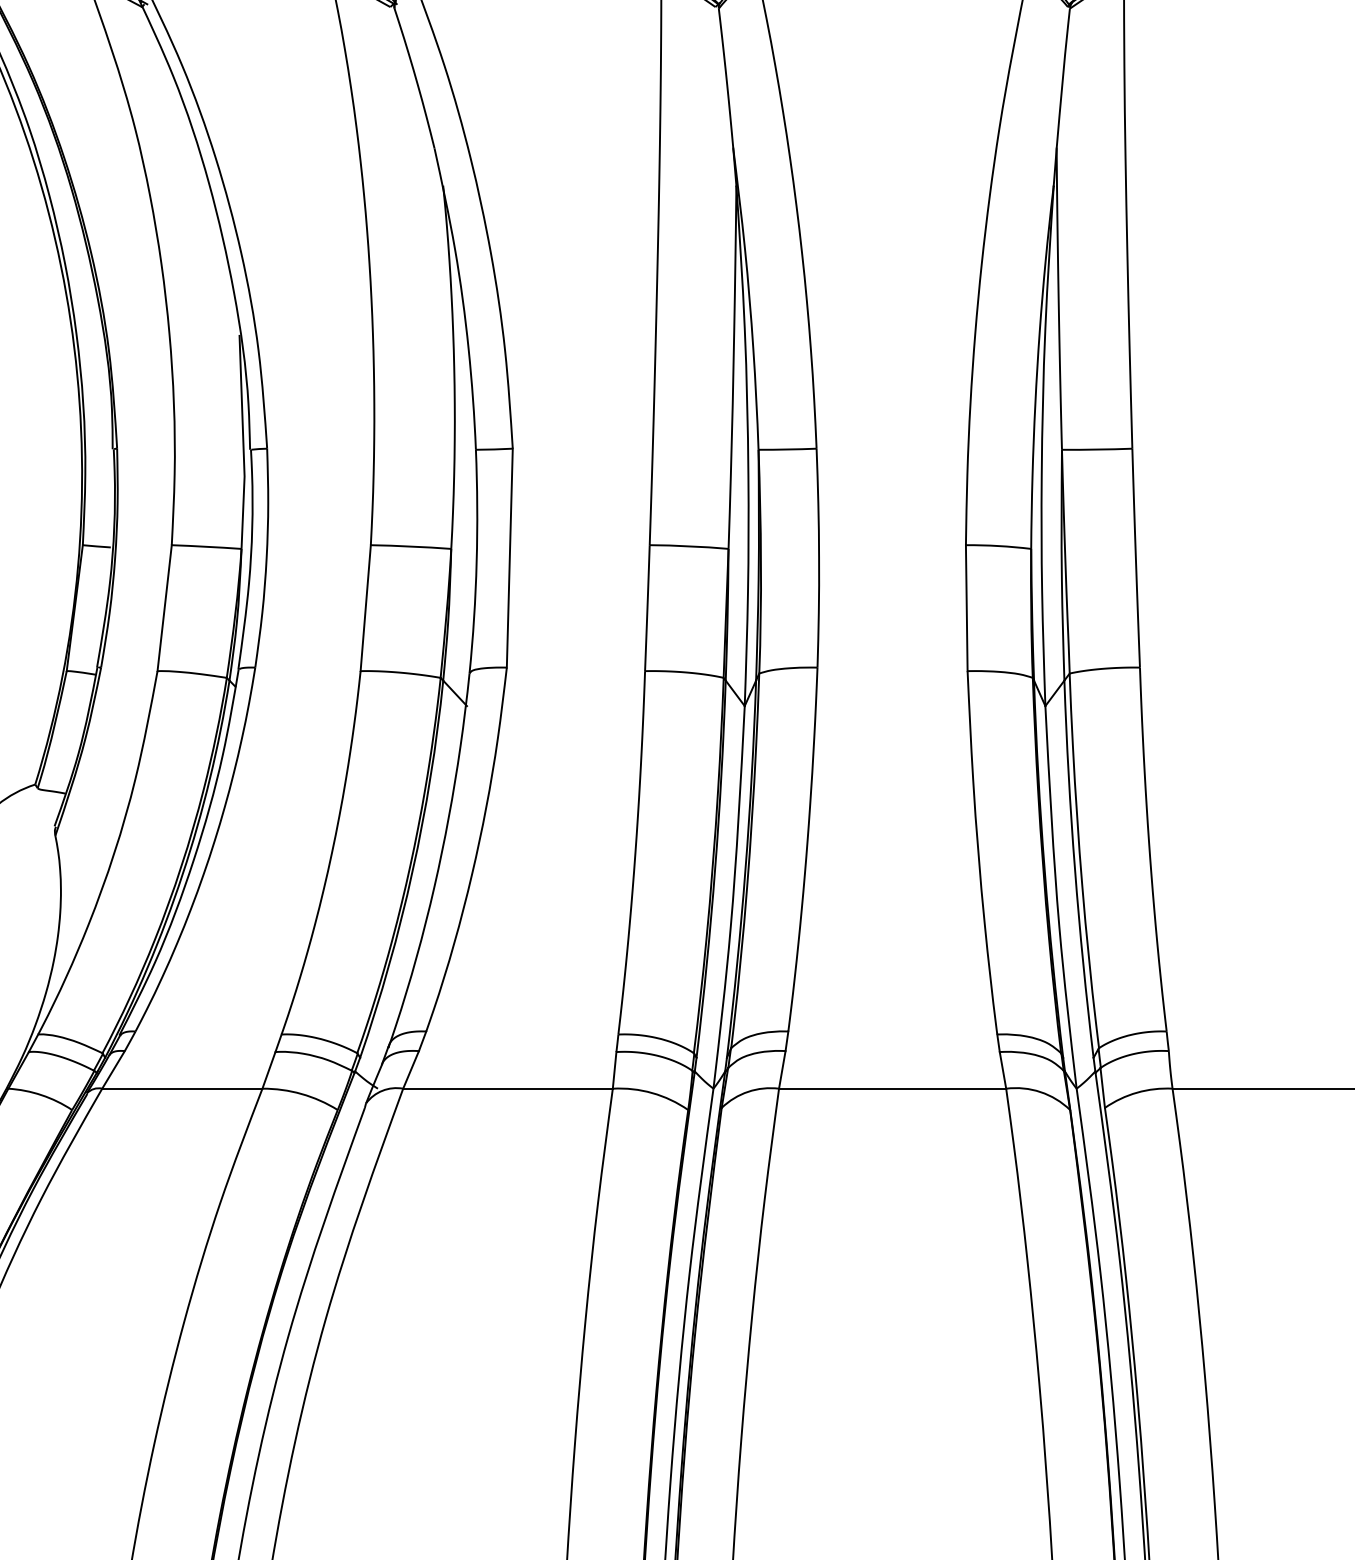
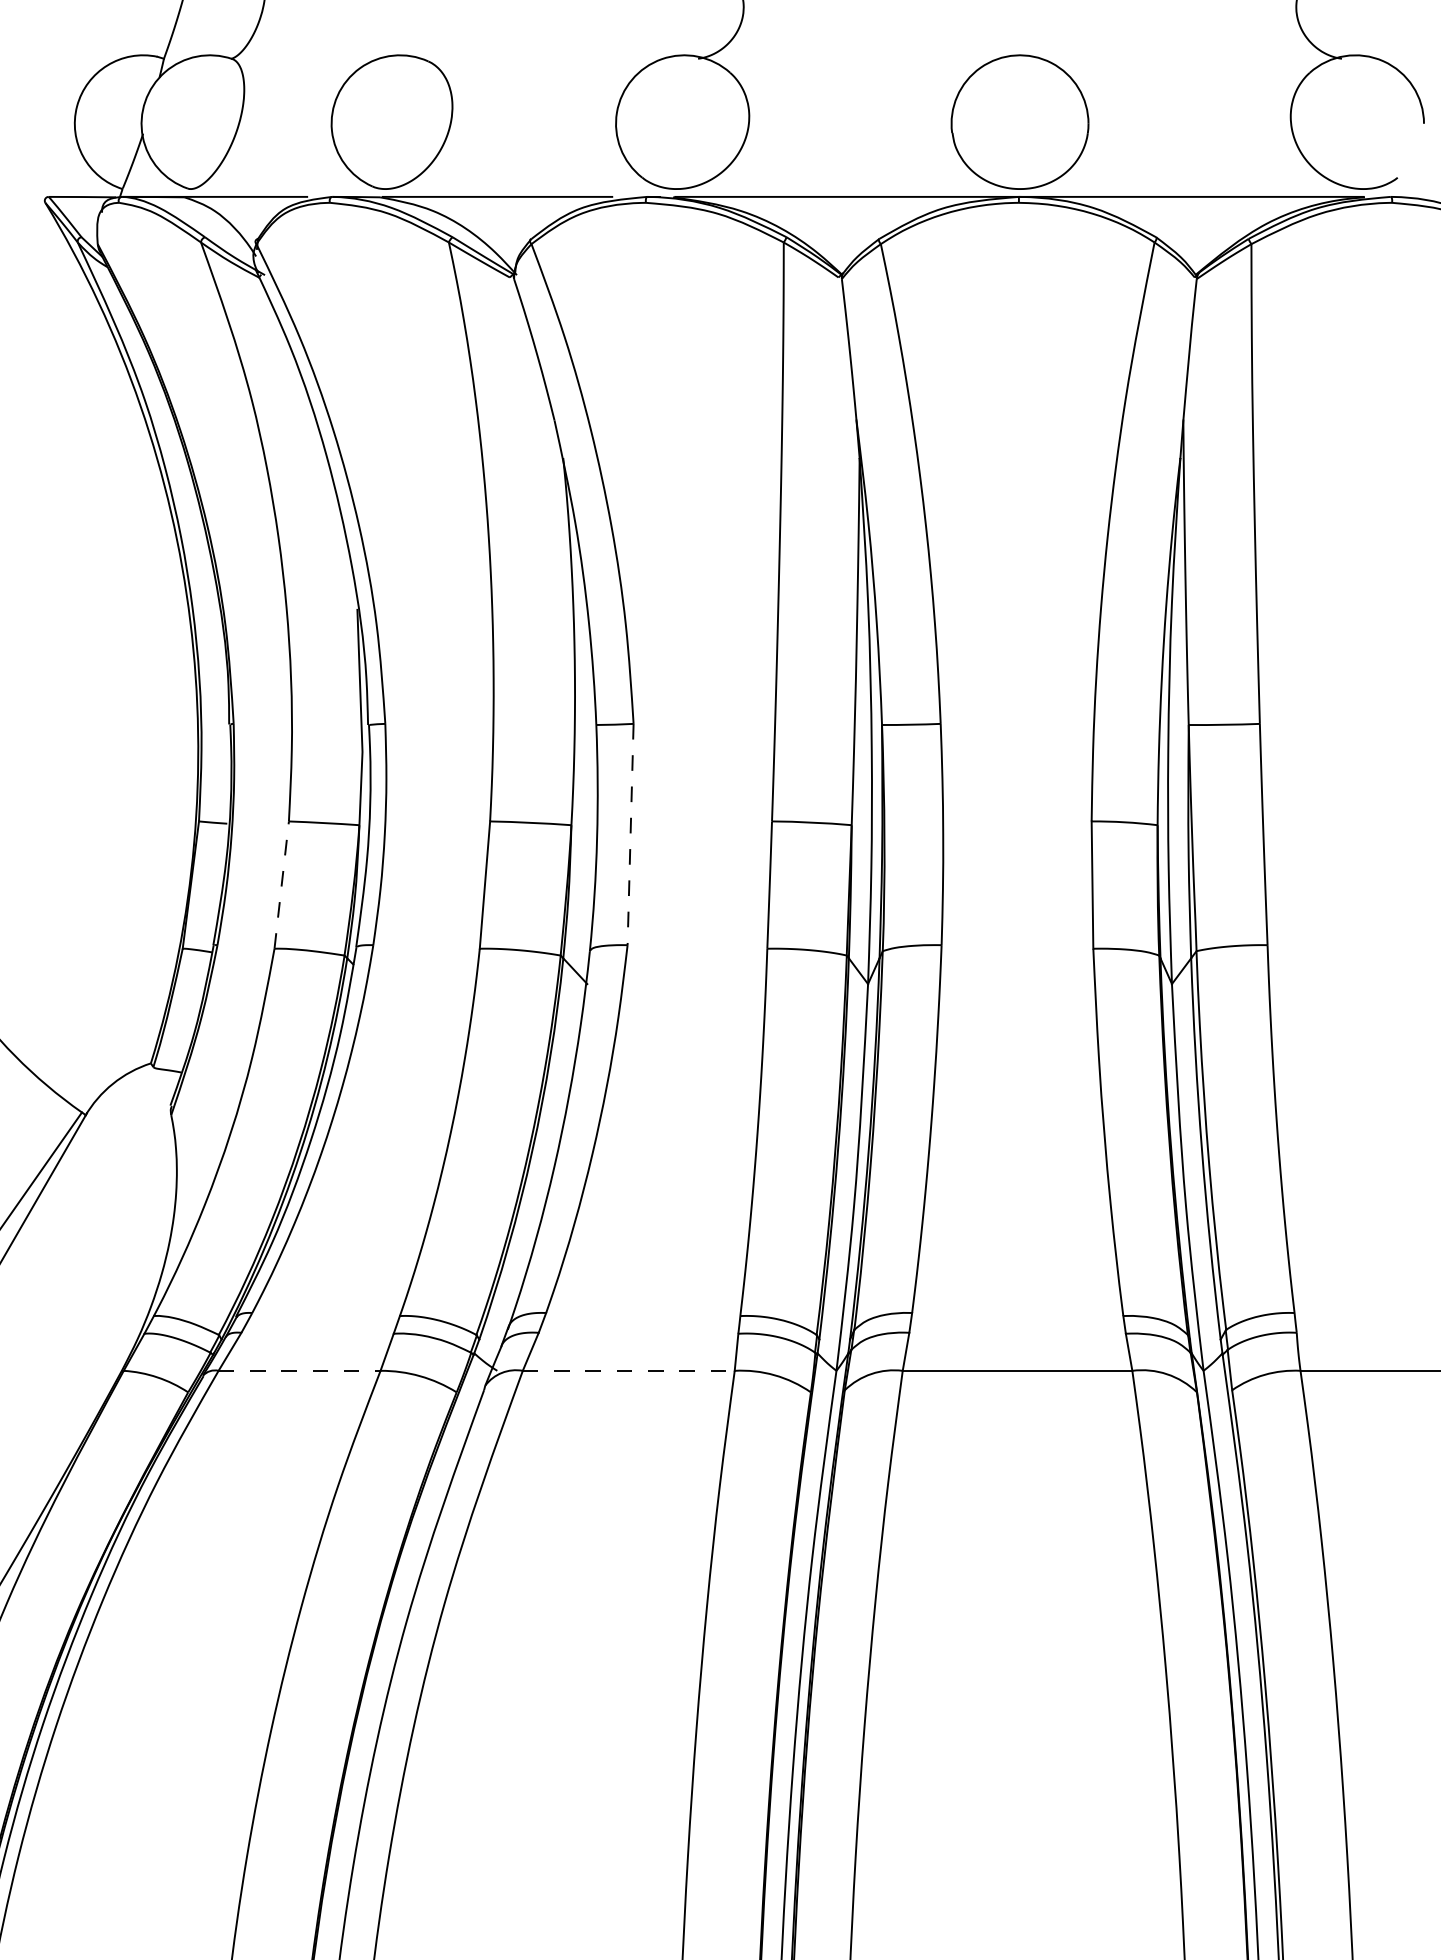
line: (509, 558) -> (630, 834), solid -> dashed
line: (164, 607) -> (281, 884), solid -> dashed
line: (182, 1088) -> (299, 1370), solid -> dashed
line: (507, 1088) -> (628, 1370), solid -> dashed

